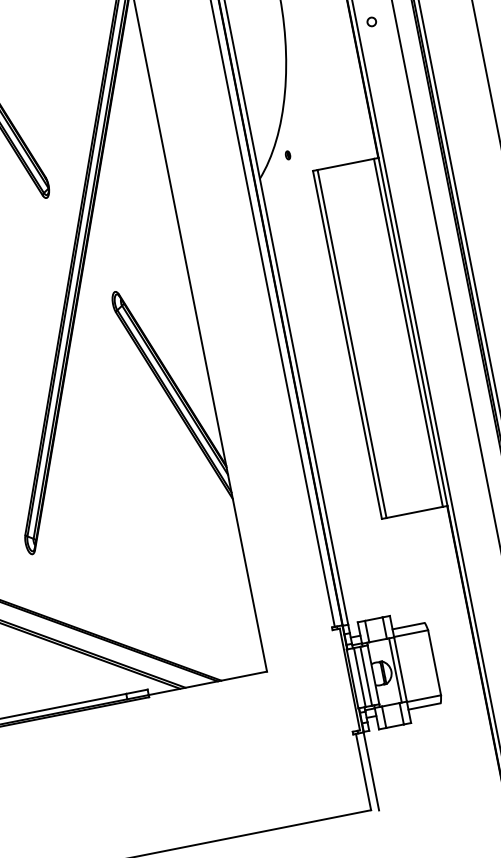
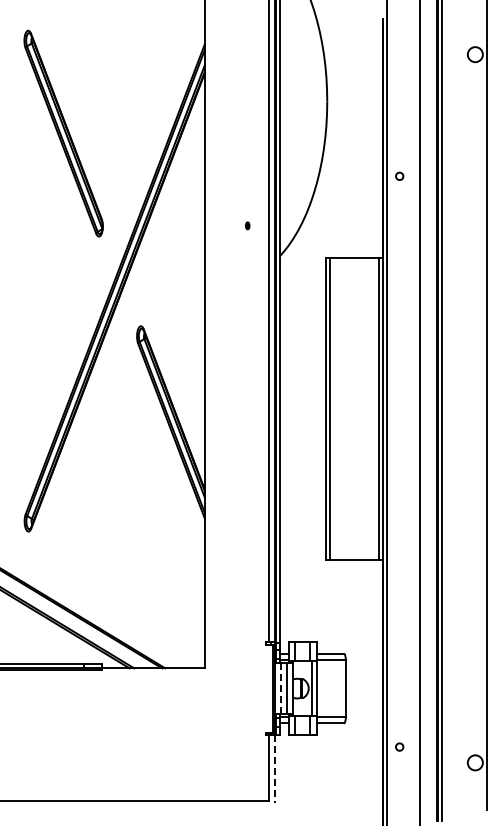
circle: (371, 21) -> (399, 175), moved
part: (287, 154) -> (247, 225), moved
line: (359, 677) -> (281, 688), solid -> dashed
line: (371, 770) -> (275, 768), solid -> dashed

